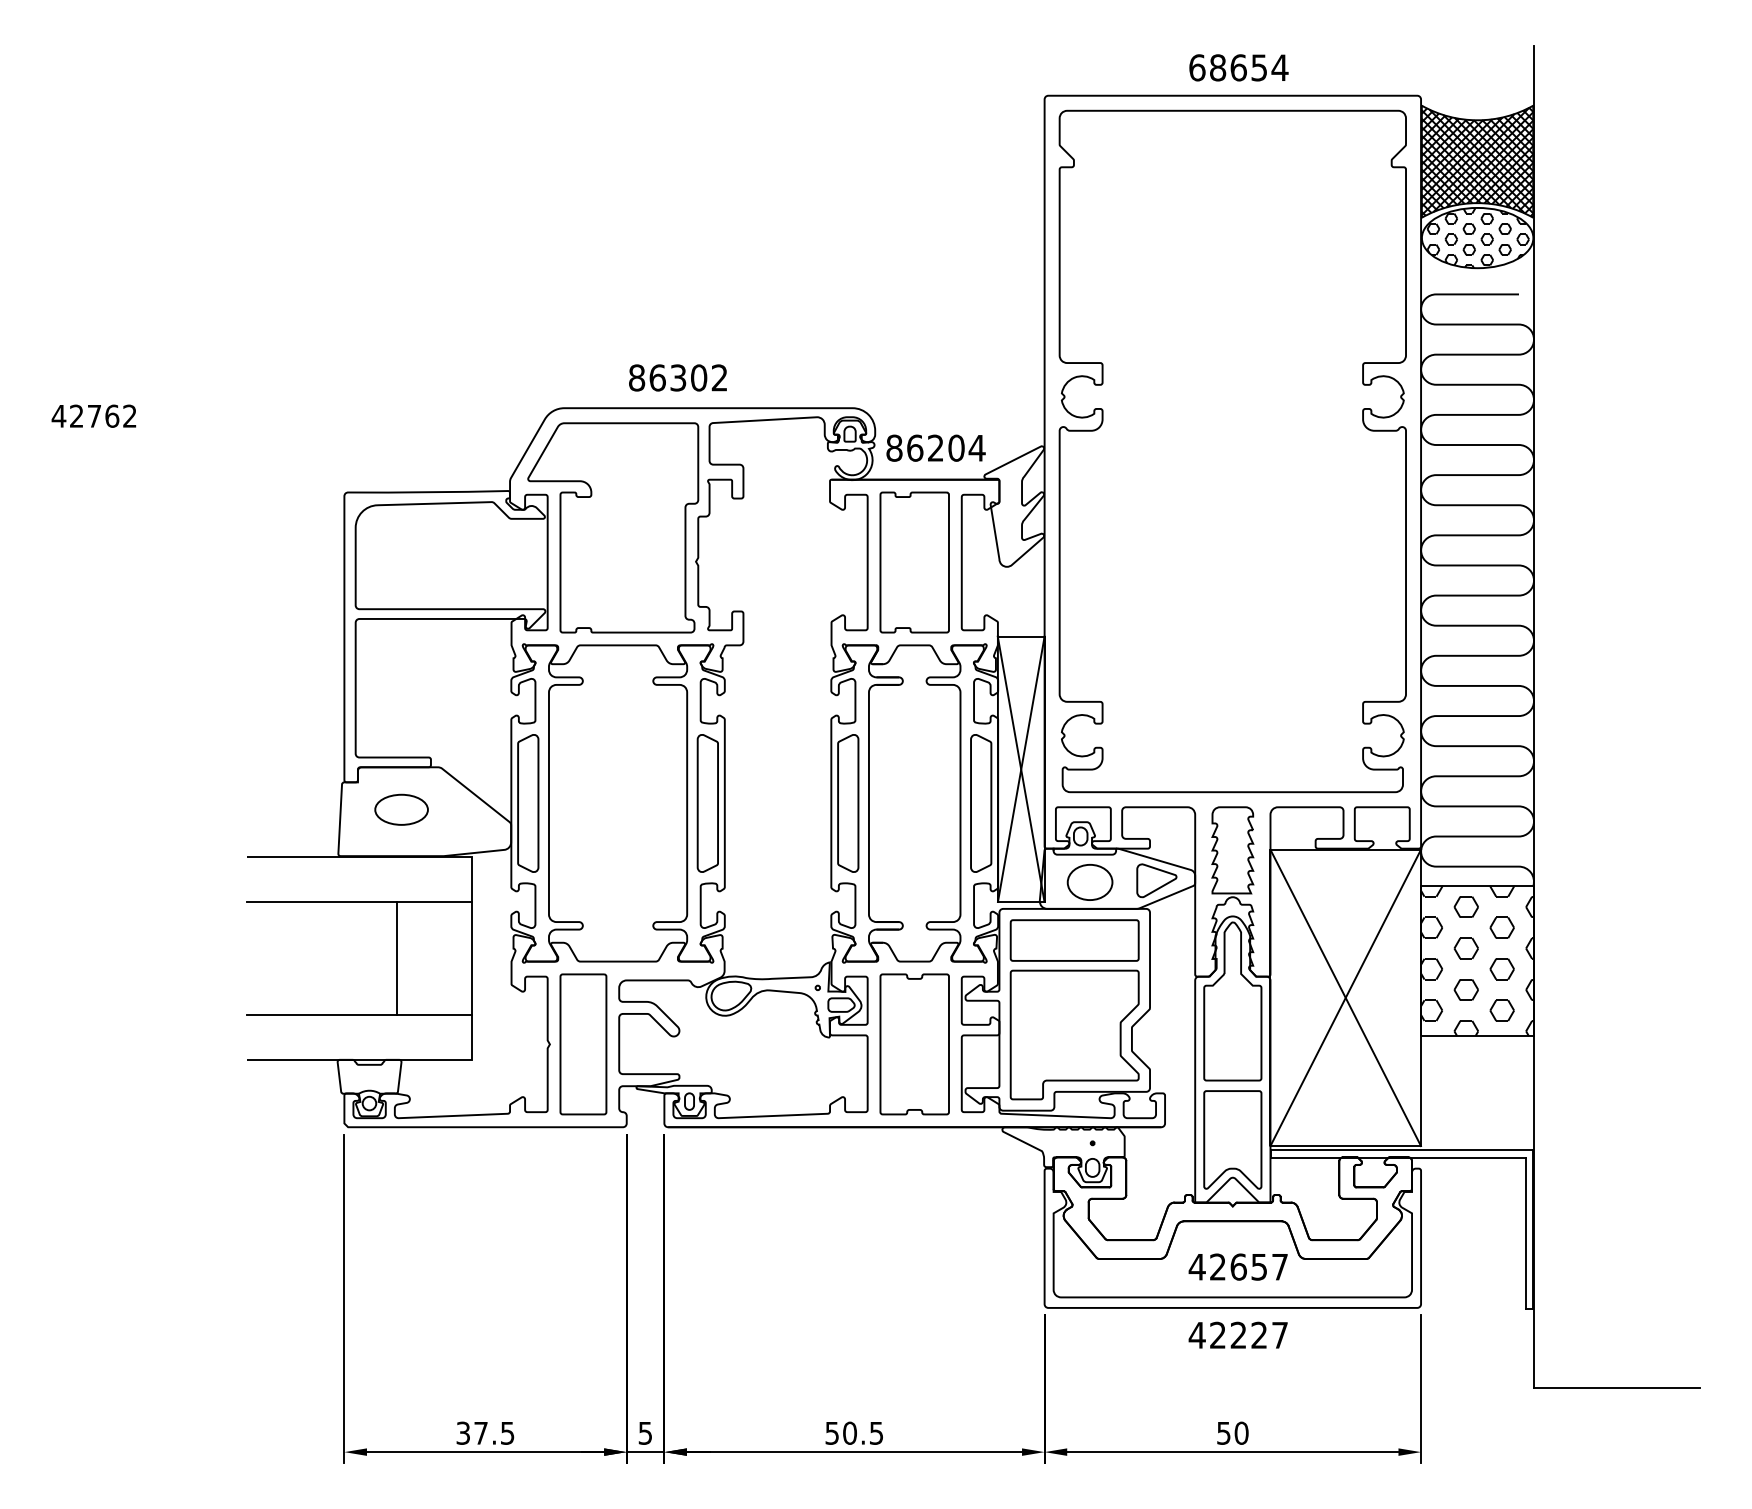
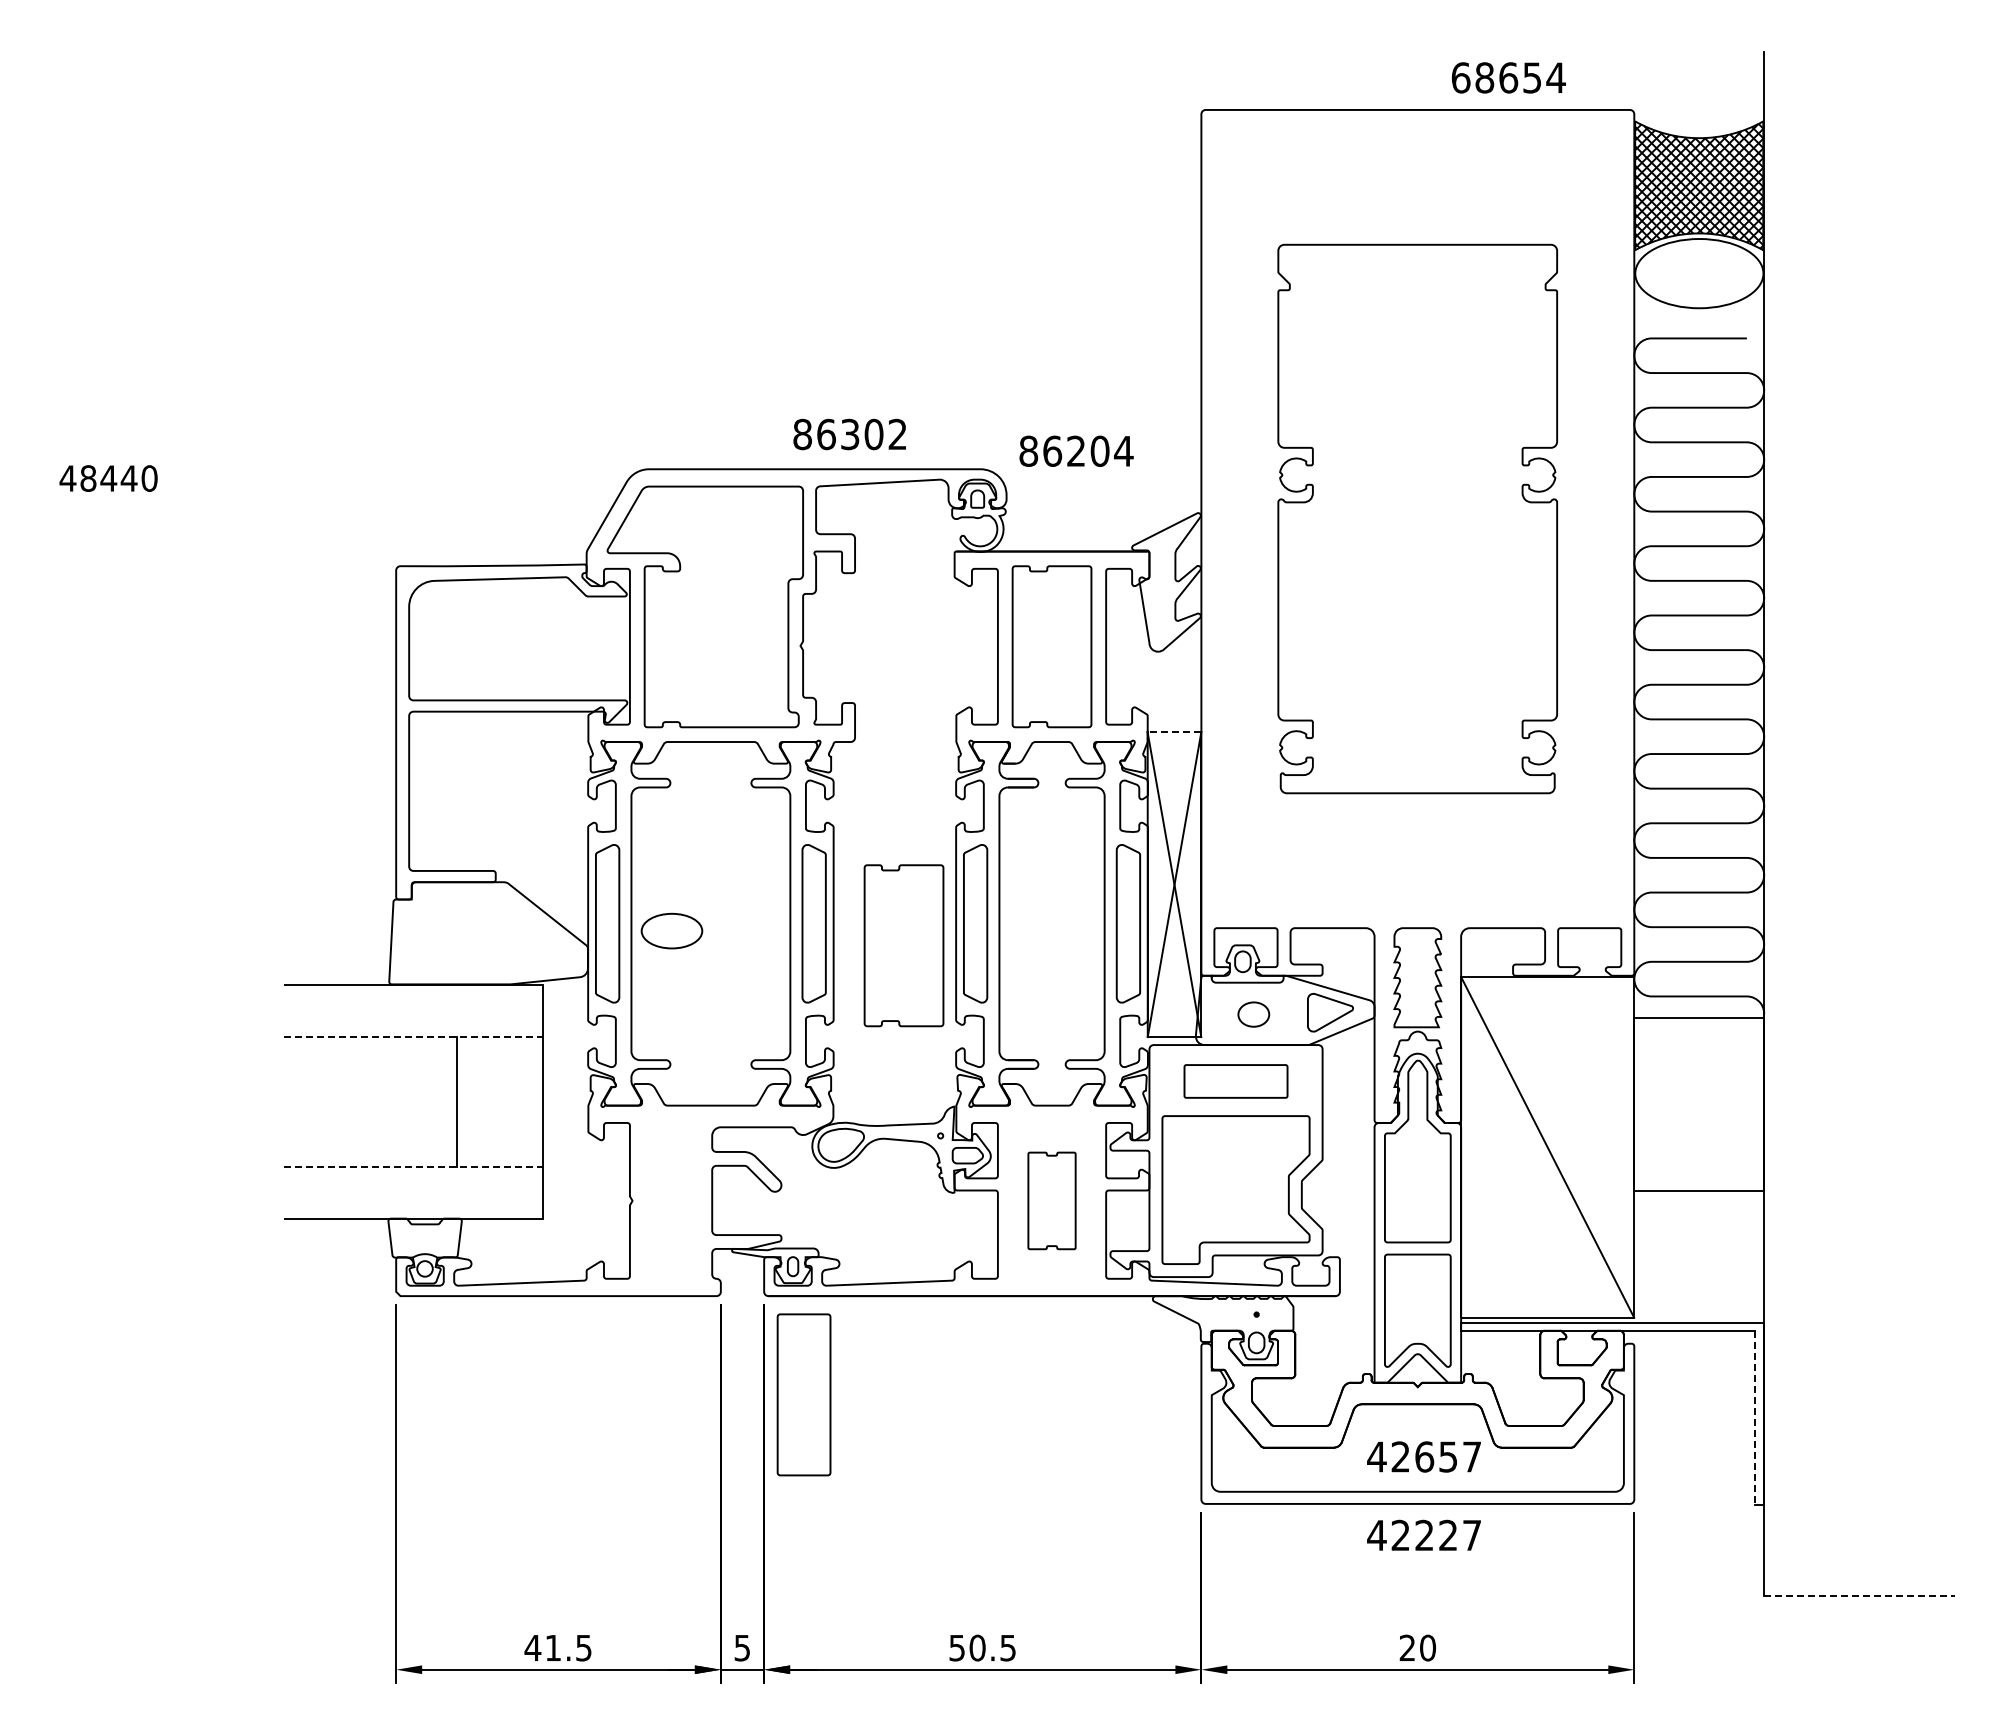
text: (1238, 67) -> (1508, 77), moved
hatch: (1477, 237) -> (1699, 273), removed
text: (677, 377) -> (849, 434), moved
text: (102, 416) -> (118, 478), 42762 -> 48440
text: (936, 447) -> (1076, 450), moved
part: (1232, 451) -> (1417, 518), size x0.7
line: (1021, 636) -> (1174, 731), solid -> dashed
part: (401, 809) -> (671, 930), moved
part: (785, 822) -> (903, 945), added
part: (1089, 882) -> (1253, 1014), size x0.6
line: (359, 901) -> (413, 1036), solid -> dashed
part: (1074, 940) -> (1235, 1081), size x0.7
hatch: (1477, 960) -> (1699, 1104), removed
line: (1345, 997) -> (1547, 1147), removed
line: (359, 1014) -> (413, 1166), solid -> dashed
part: (582, 1044) -> (803, 1394), moved
part: (914, 1044) -> (1051, 1200), size x0.6
line: (1525, 1233) -> (1754, 1418), solid -> dashed
line: (1616, 1387) -> (1859, 1595), solid -> dashed
text: (471, 1432) -> (542, 1647), 37.5 -> 41.5
text: (1222, 1432) -> (1406, 1647), 50 -> 20

